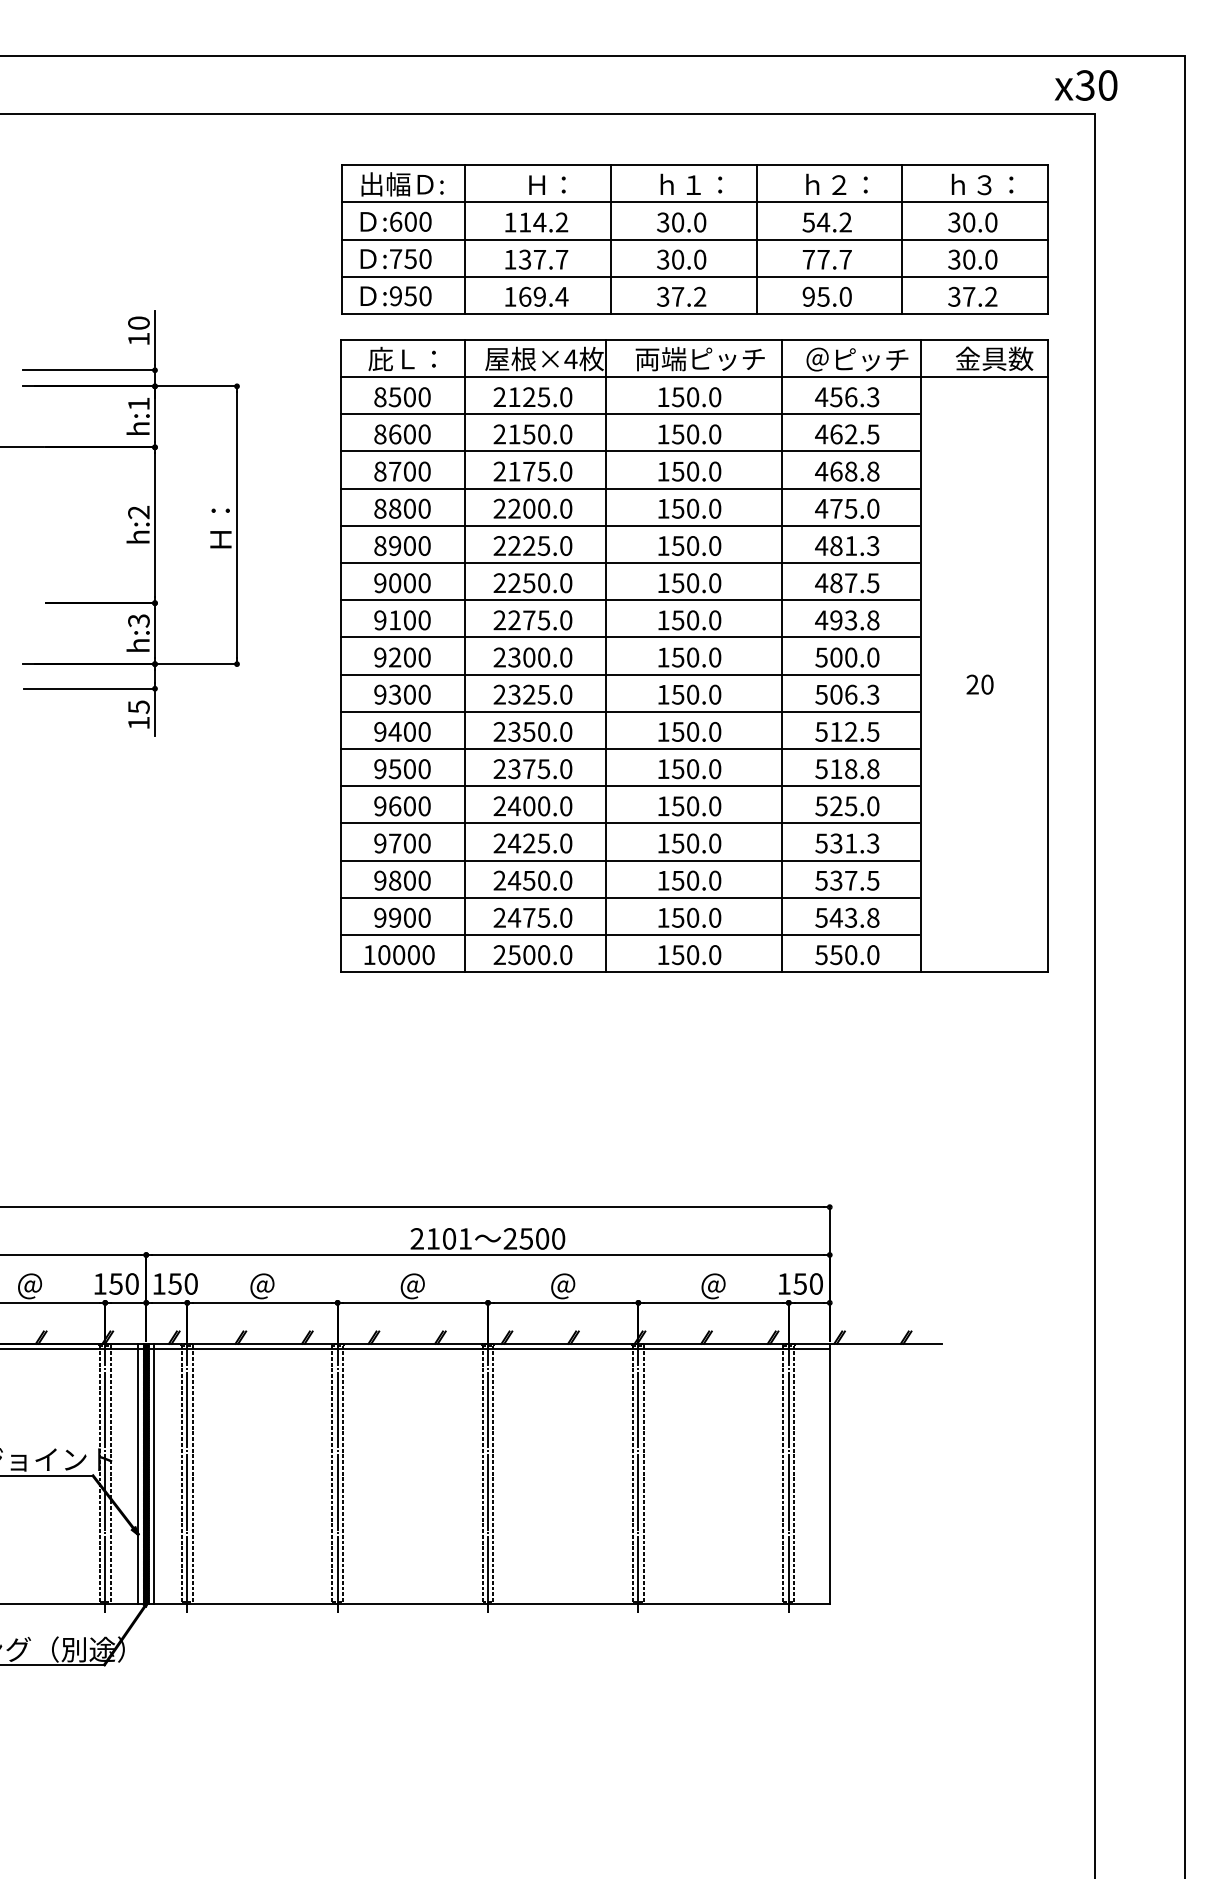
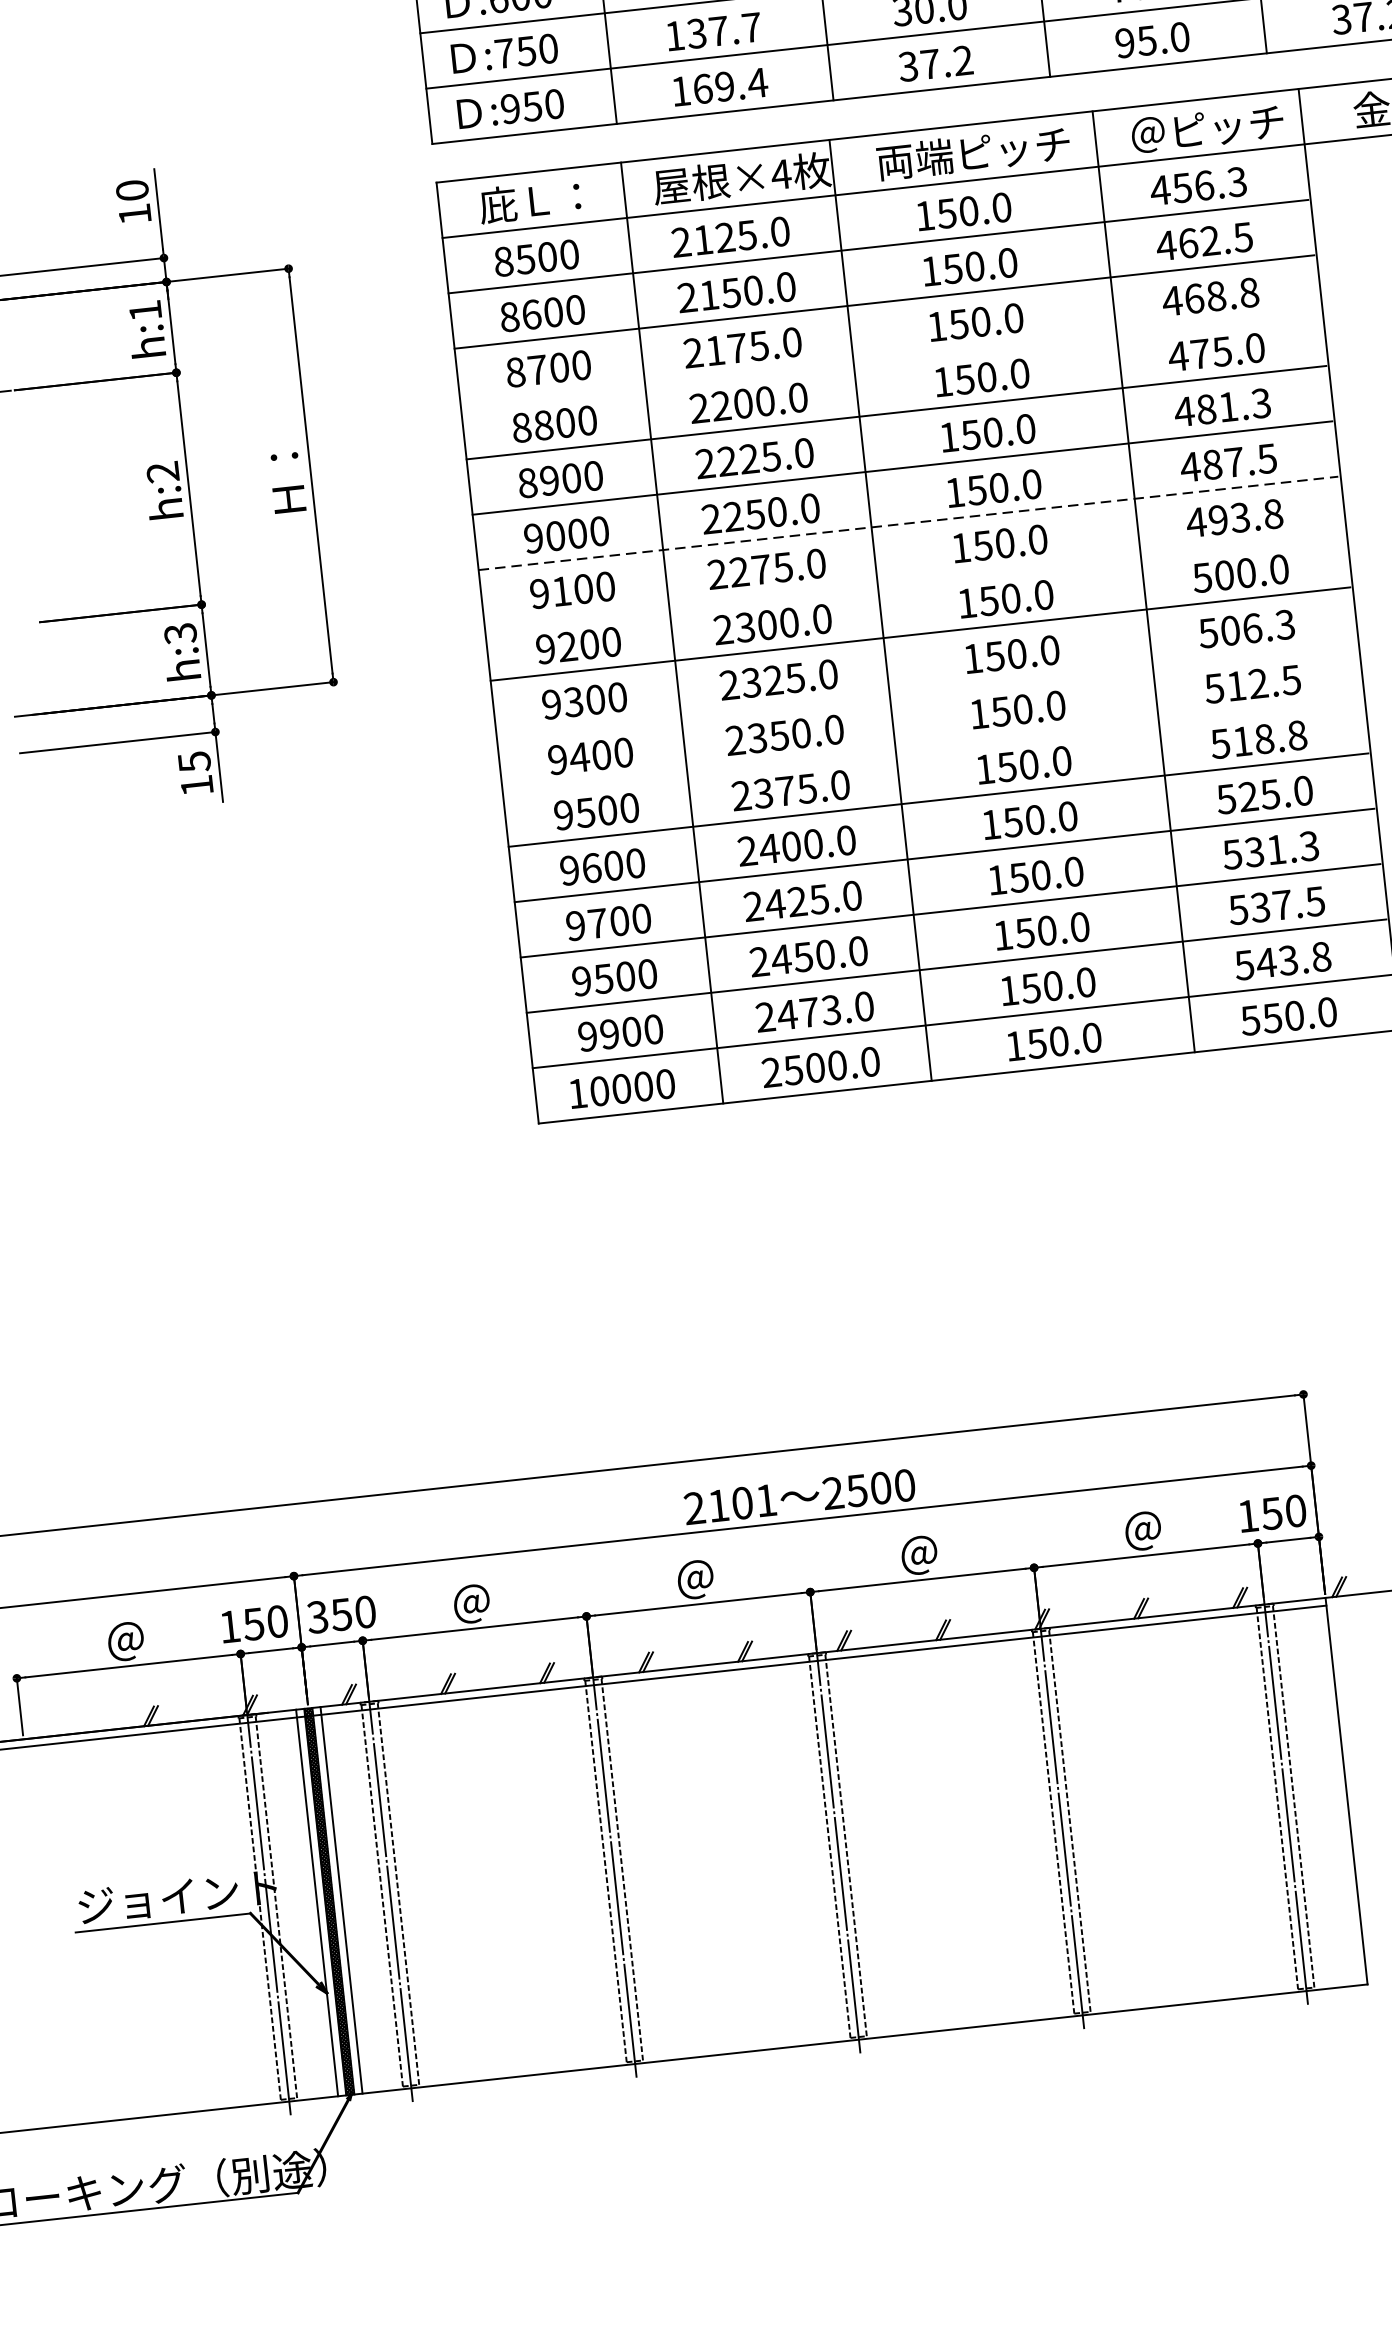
line: (630, 488) -> (890, 357), removed
line: (630, 600) -> (908, 523), solid -> dashed
line: (630, 637) -> (914, 578), removed
line: (630, 711) -> (926, 689), removed
line: (630, 748) -> (932, 744), removed
text: (394, 880) -> (602, 978), 9800 -> 9500
text: (543, 917) -> (830, 1009), 2475.0 -> 2473.0
text: (158, 1283) -> (316, 1616), 150 -> 350

